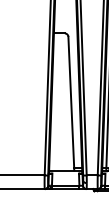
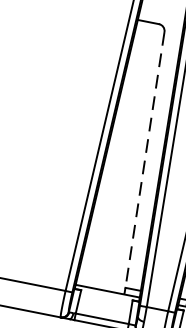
line: (71, 102) -> (145, 160), solid -> dashed

